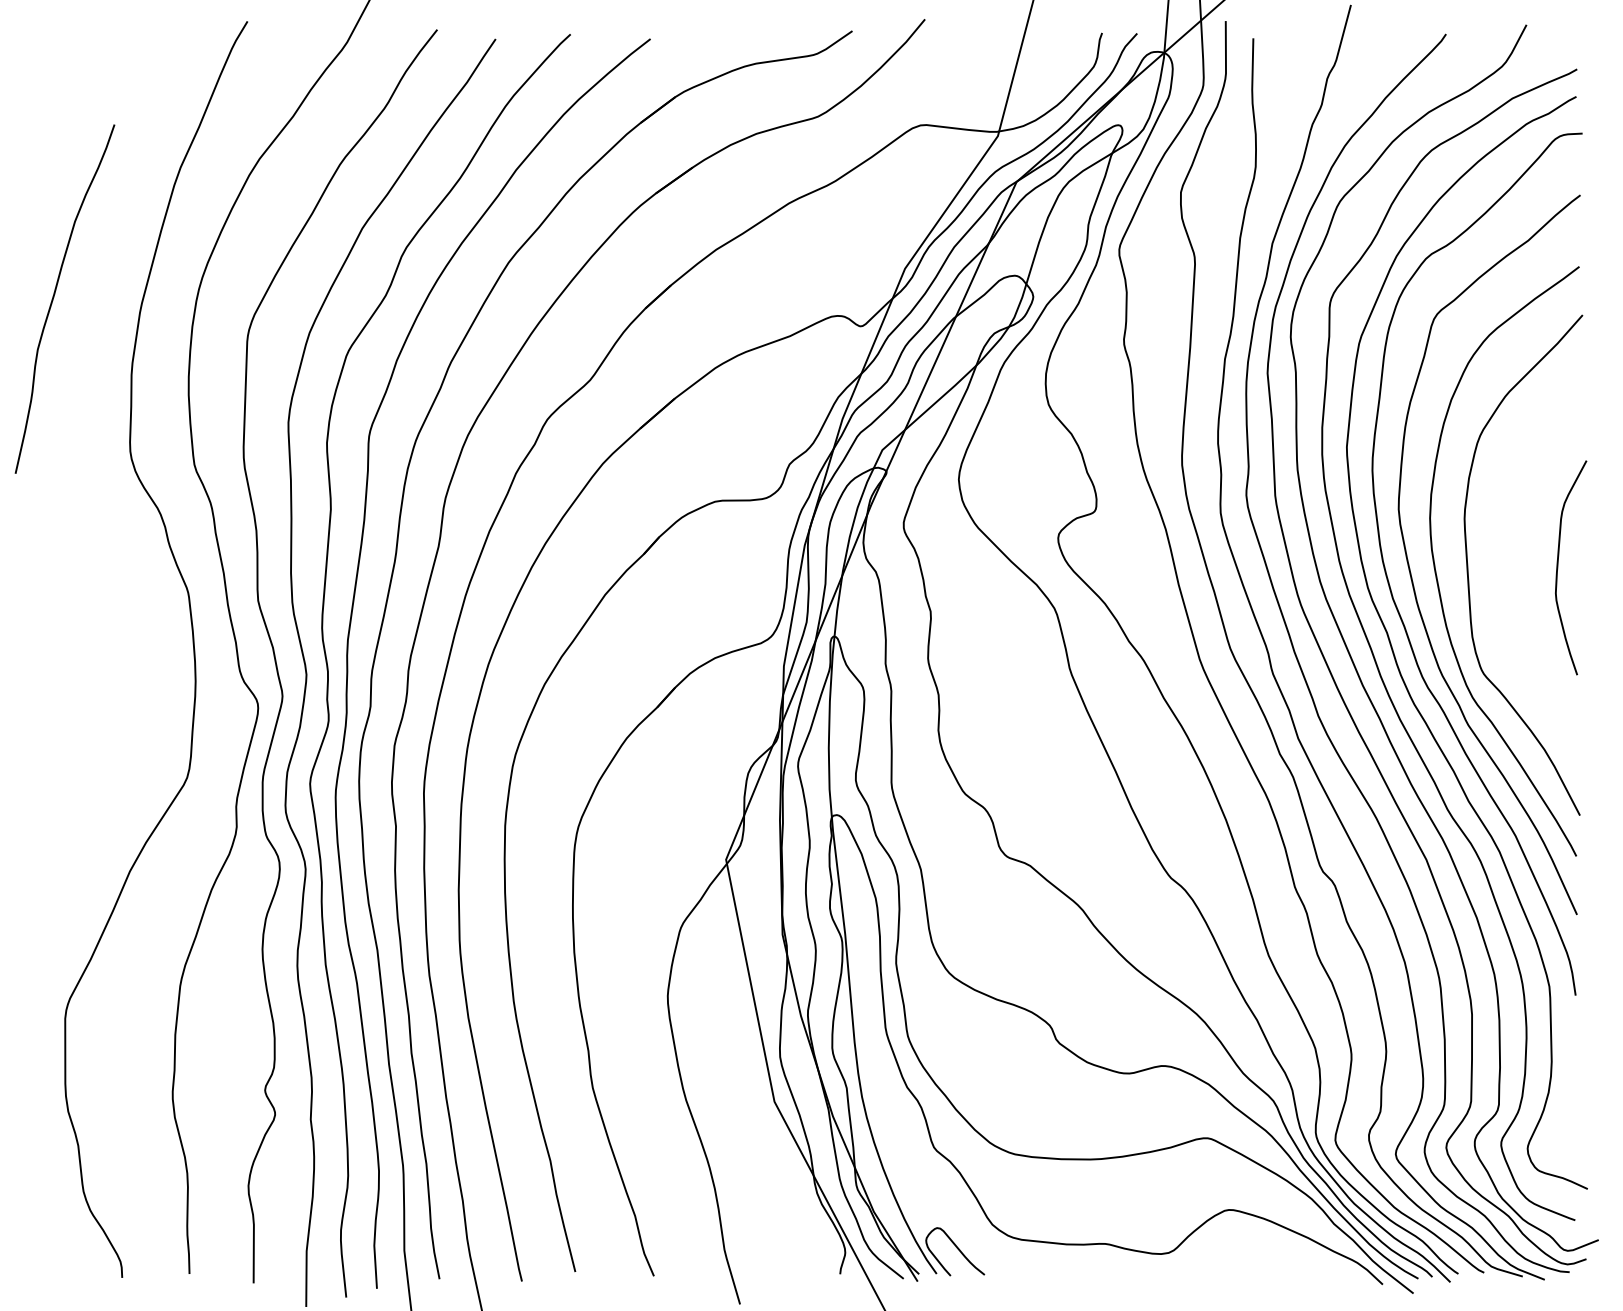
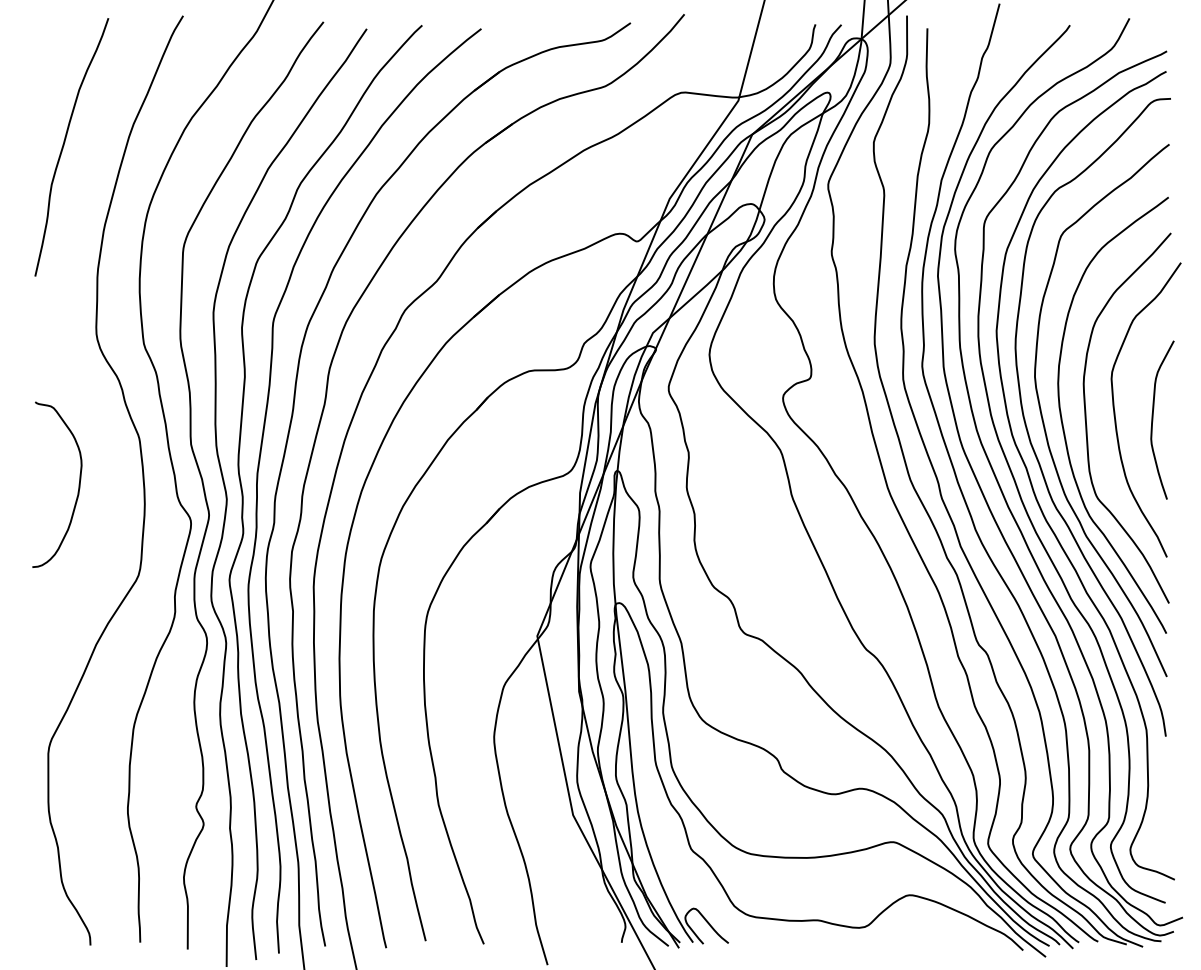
curve: (55, 294) -> (64, 143), moved
curve: (1507, 559) -> (1115, 413), added
curve: (105, 661) -> (78, 489), added

